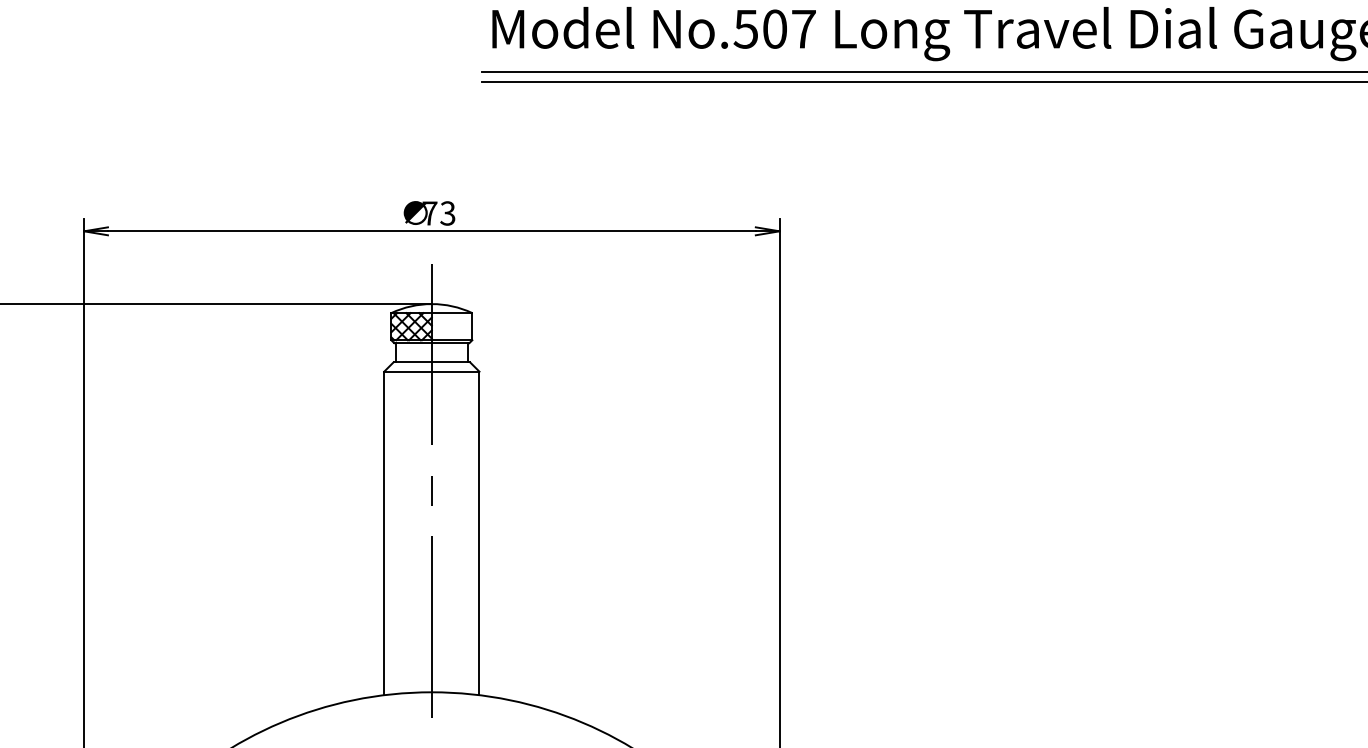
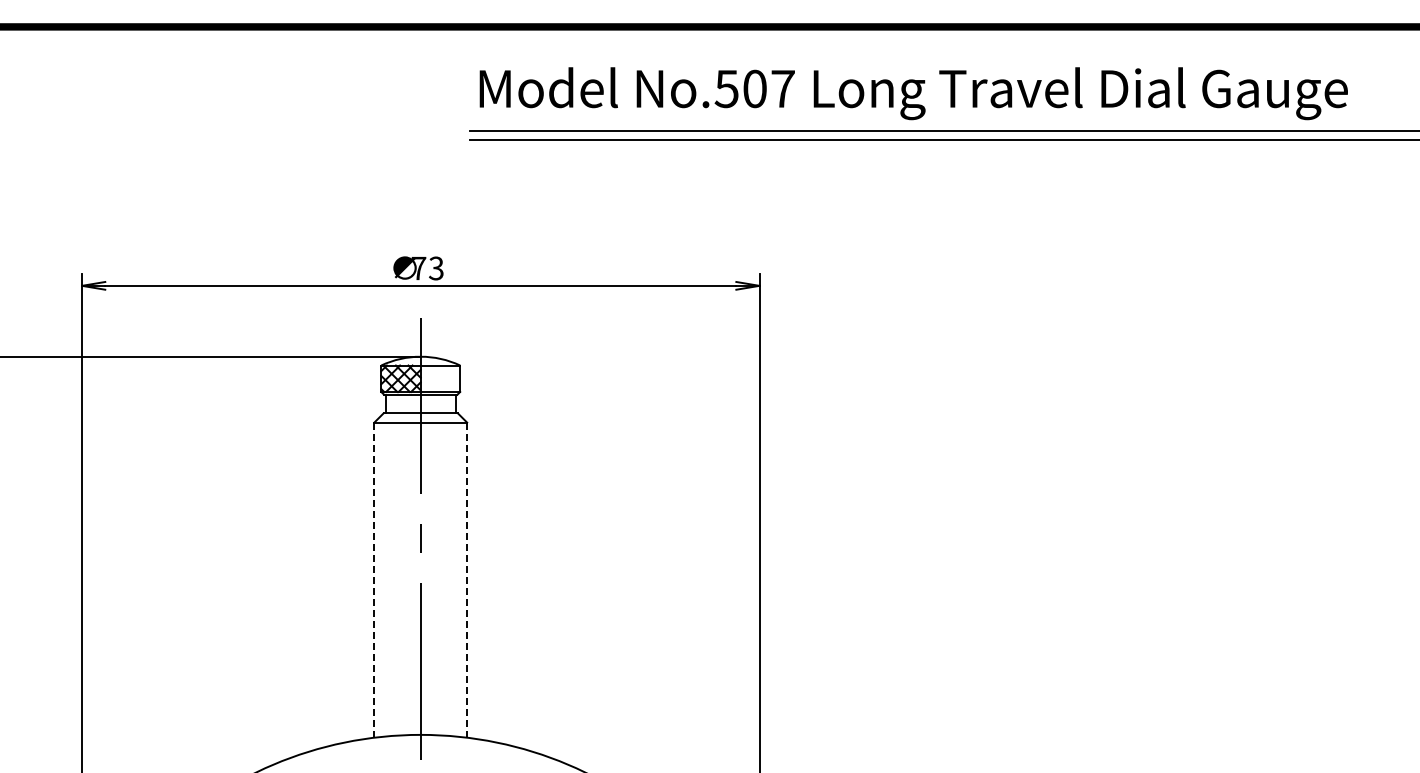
line: (384, 533) -> (374, 580), solid -> dashed
line: (479, 533) -> (467, 580), solid -> dashed

